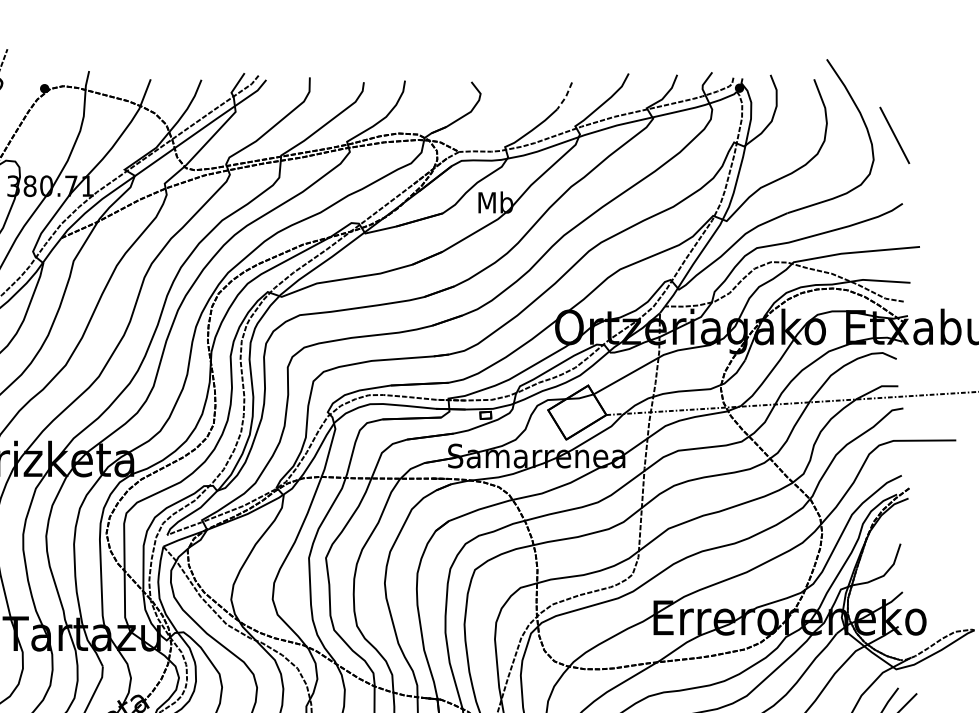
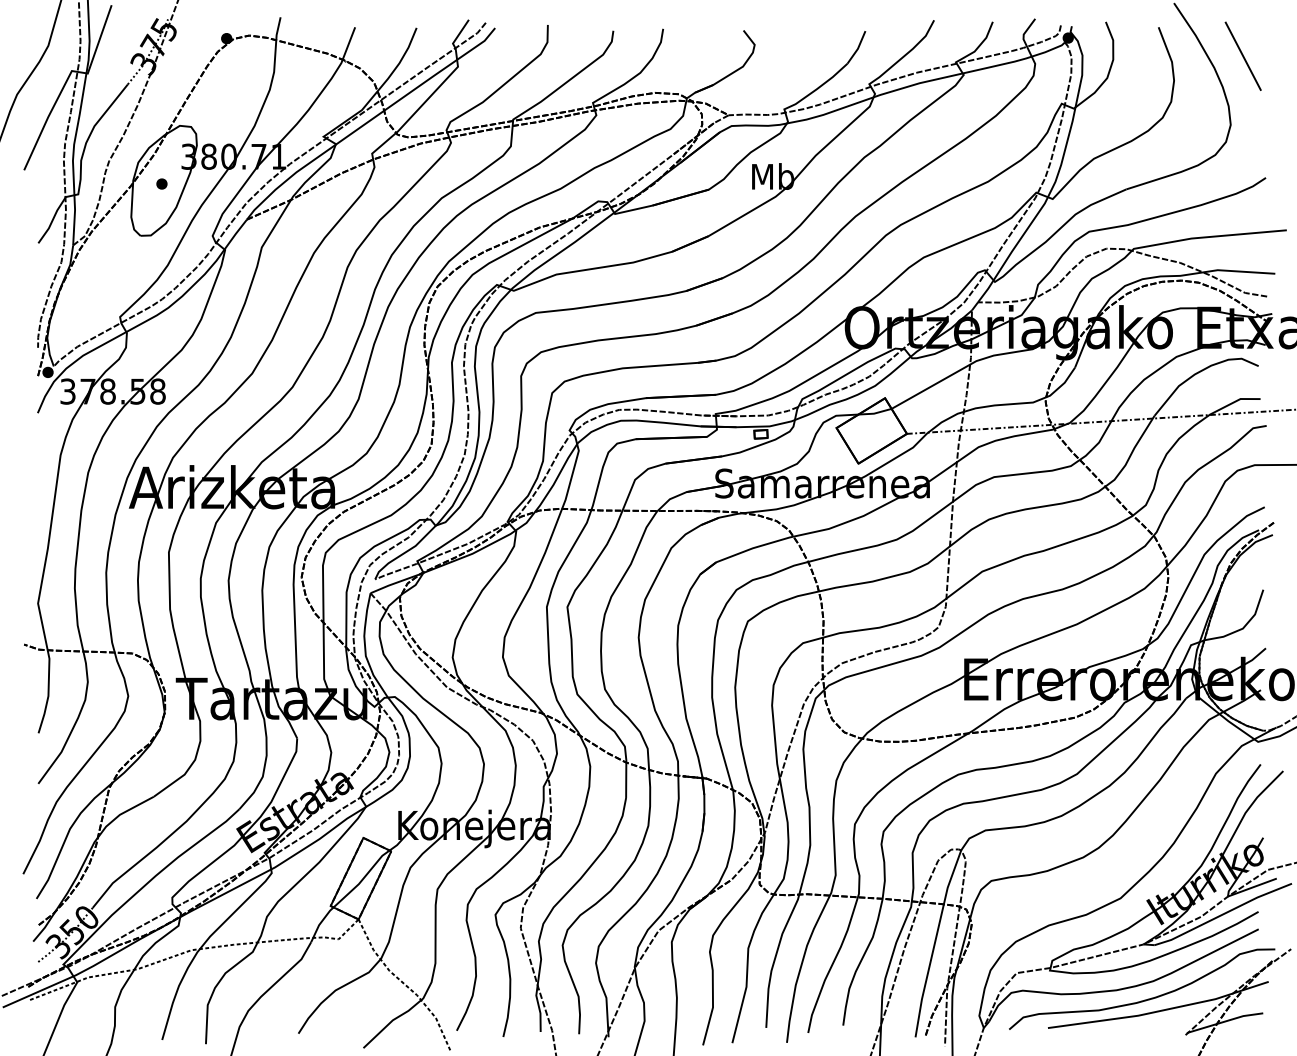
line: (565, 96) -> (857, 48), dashed -> solid
line: (894, 134) -> (1242, 55), moved

